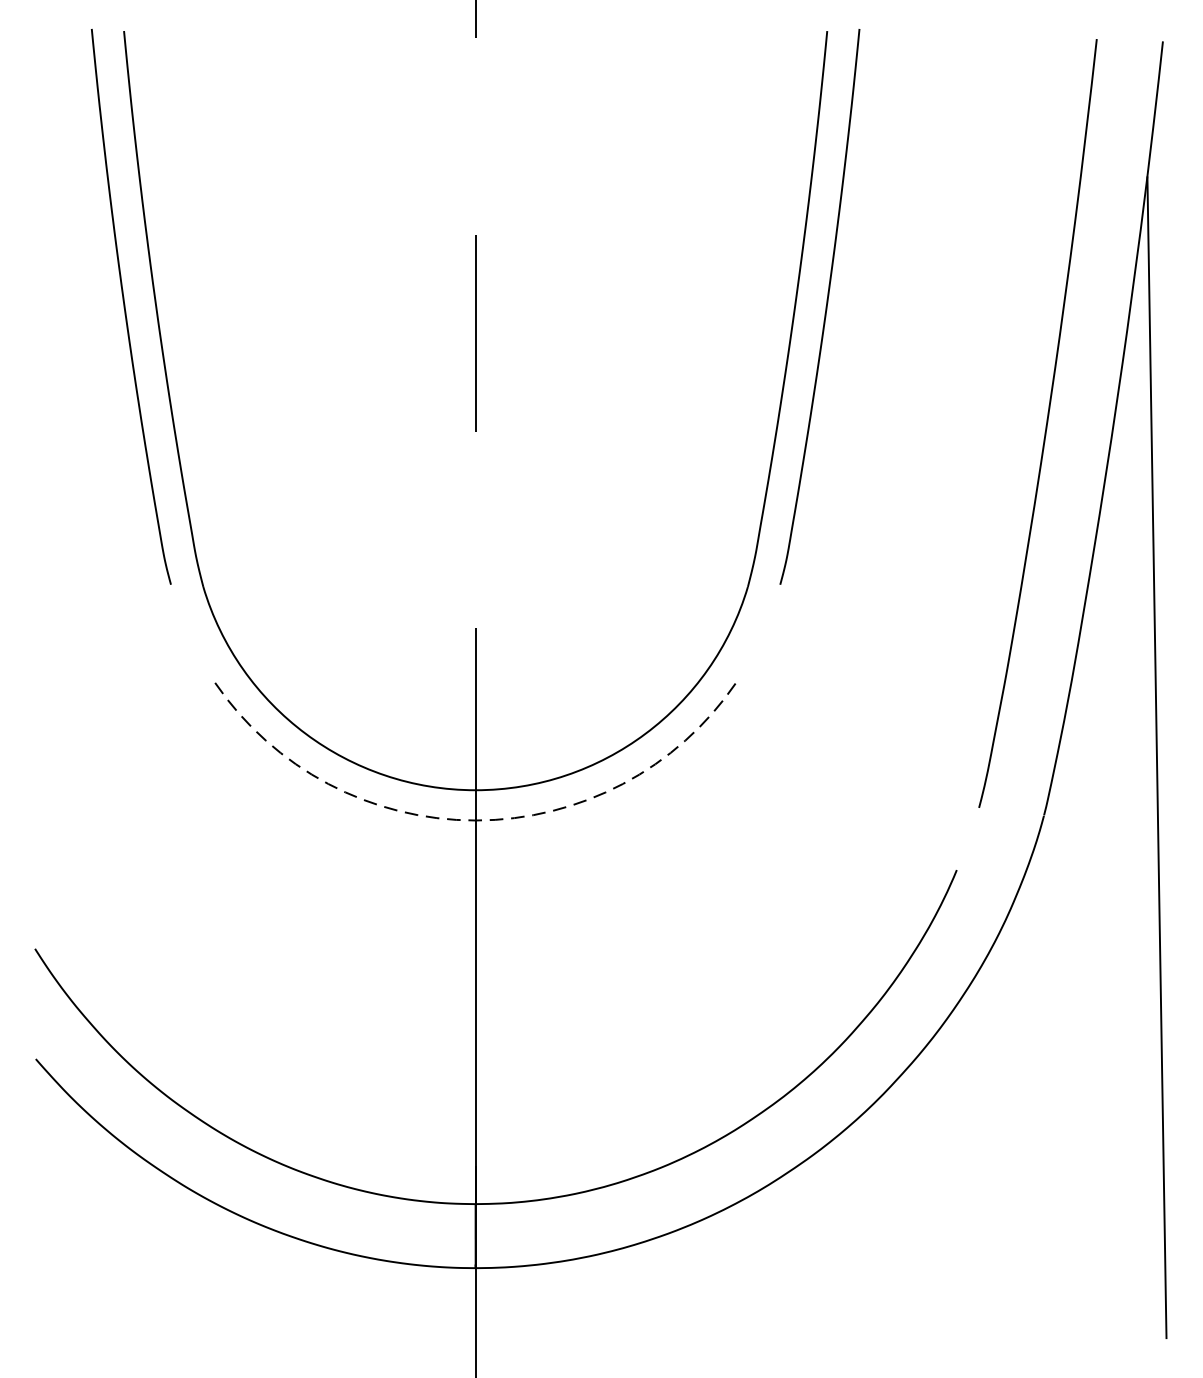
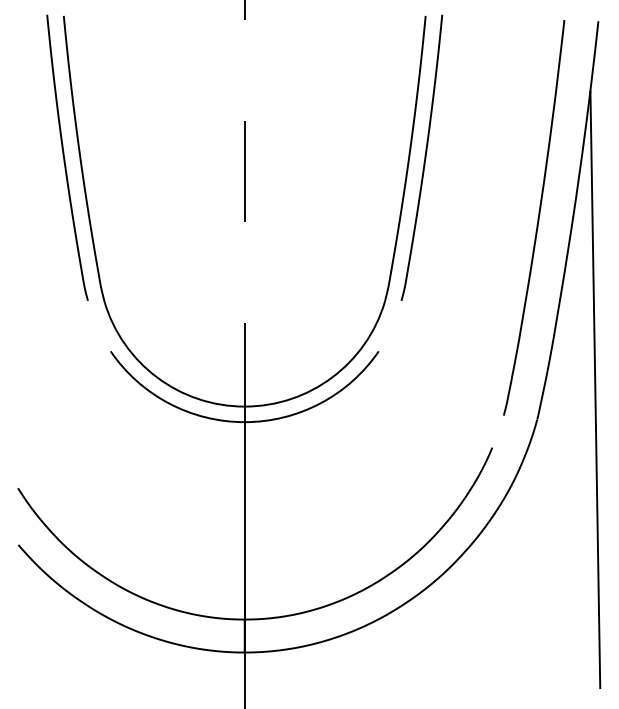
arc: (475, 821) -> (244, 422), dashed -> solid

